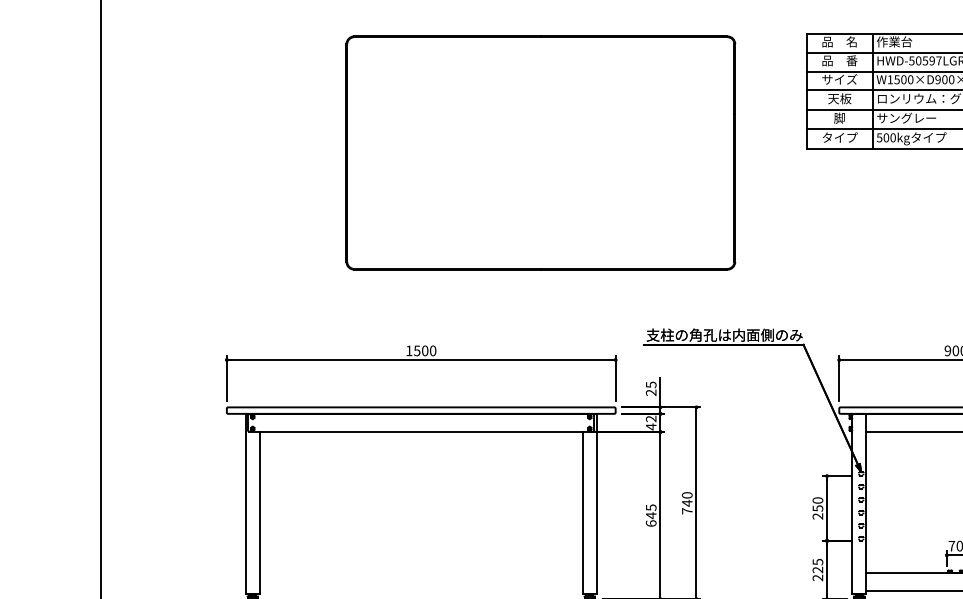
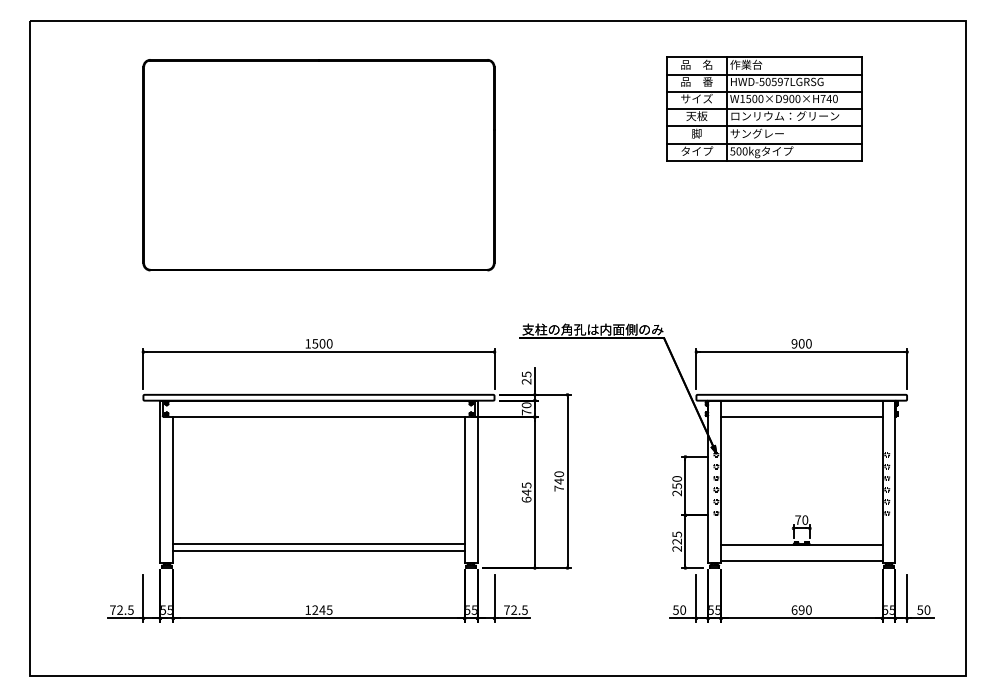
part: (540, 153) -> (318, 165), moved
text: (651, 422) -> (526, 408), 42 -> 70
line: (420, 573) -> (318, 544), added
line: (420, 580) -> (318, 551), added

